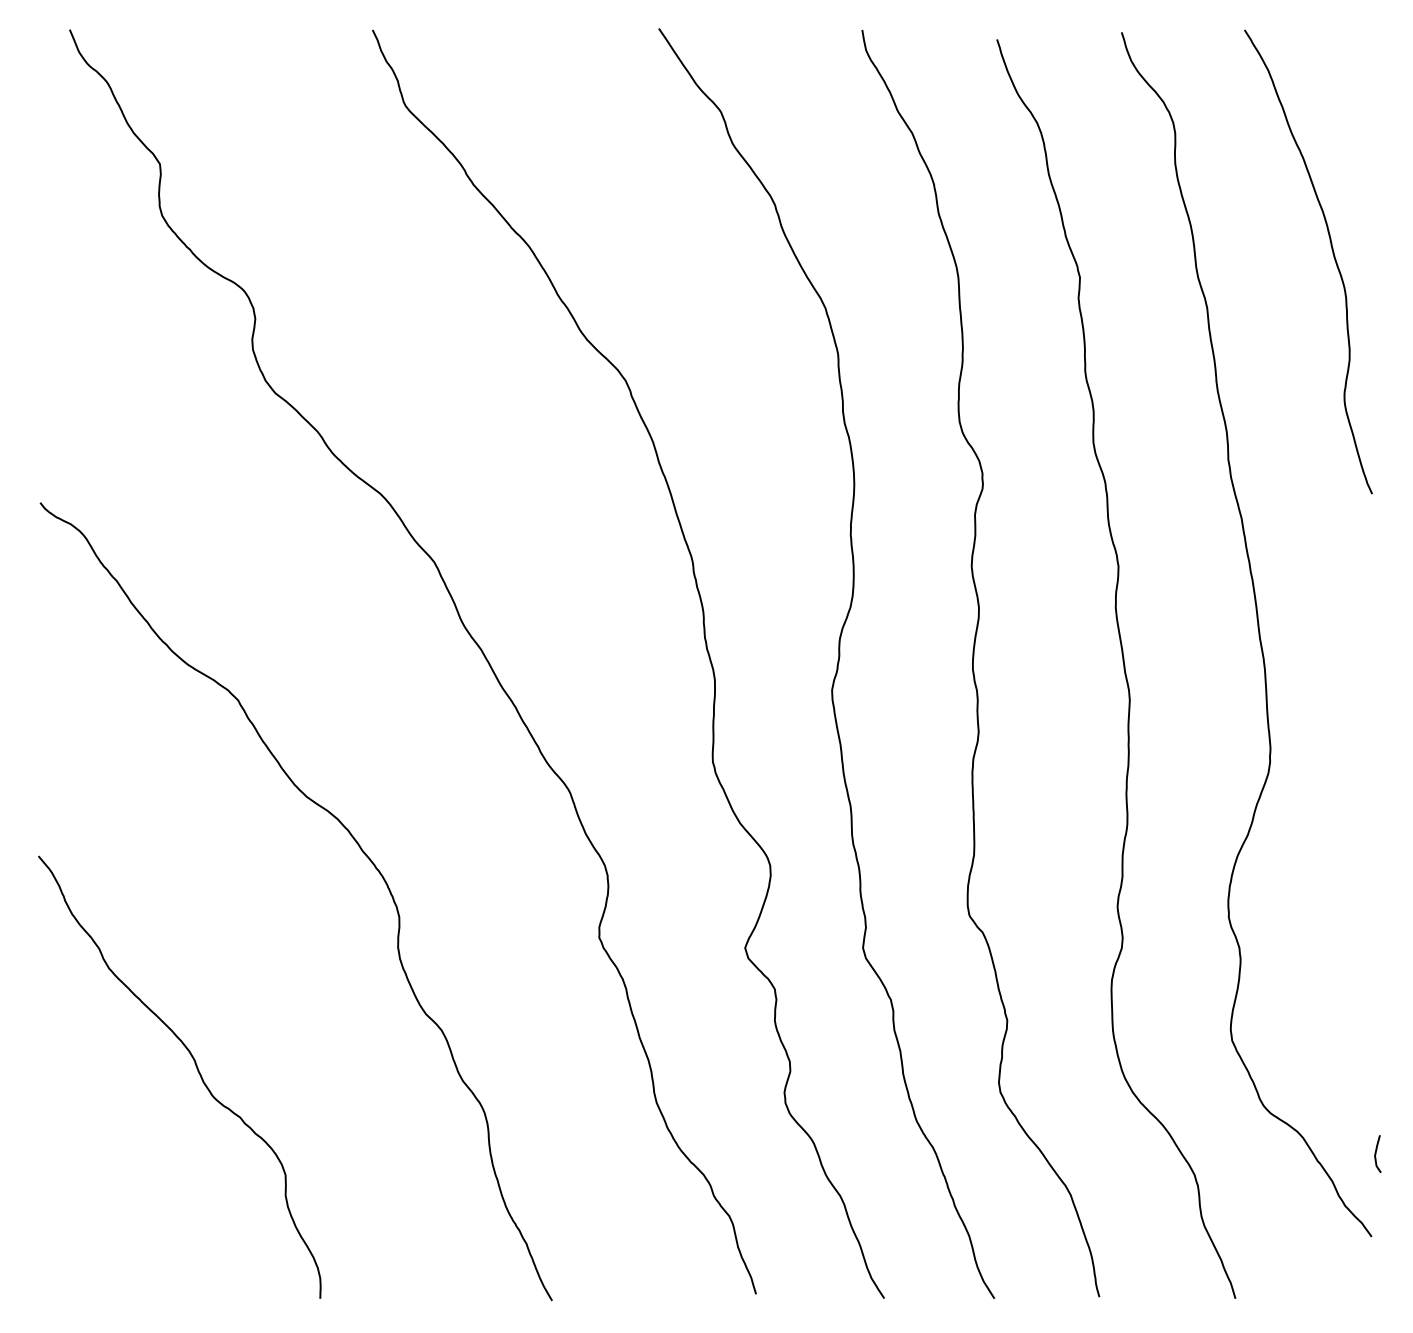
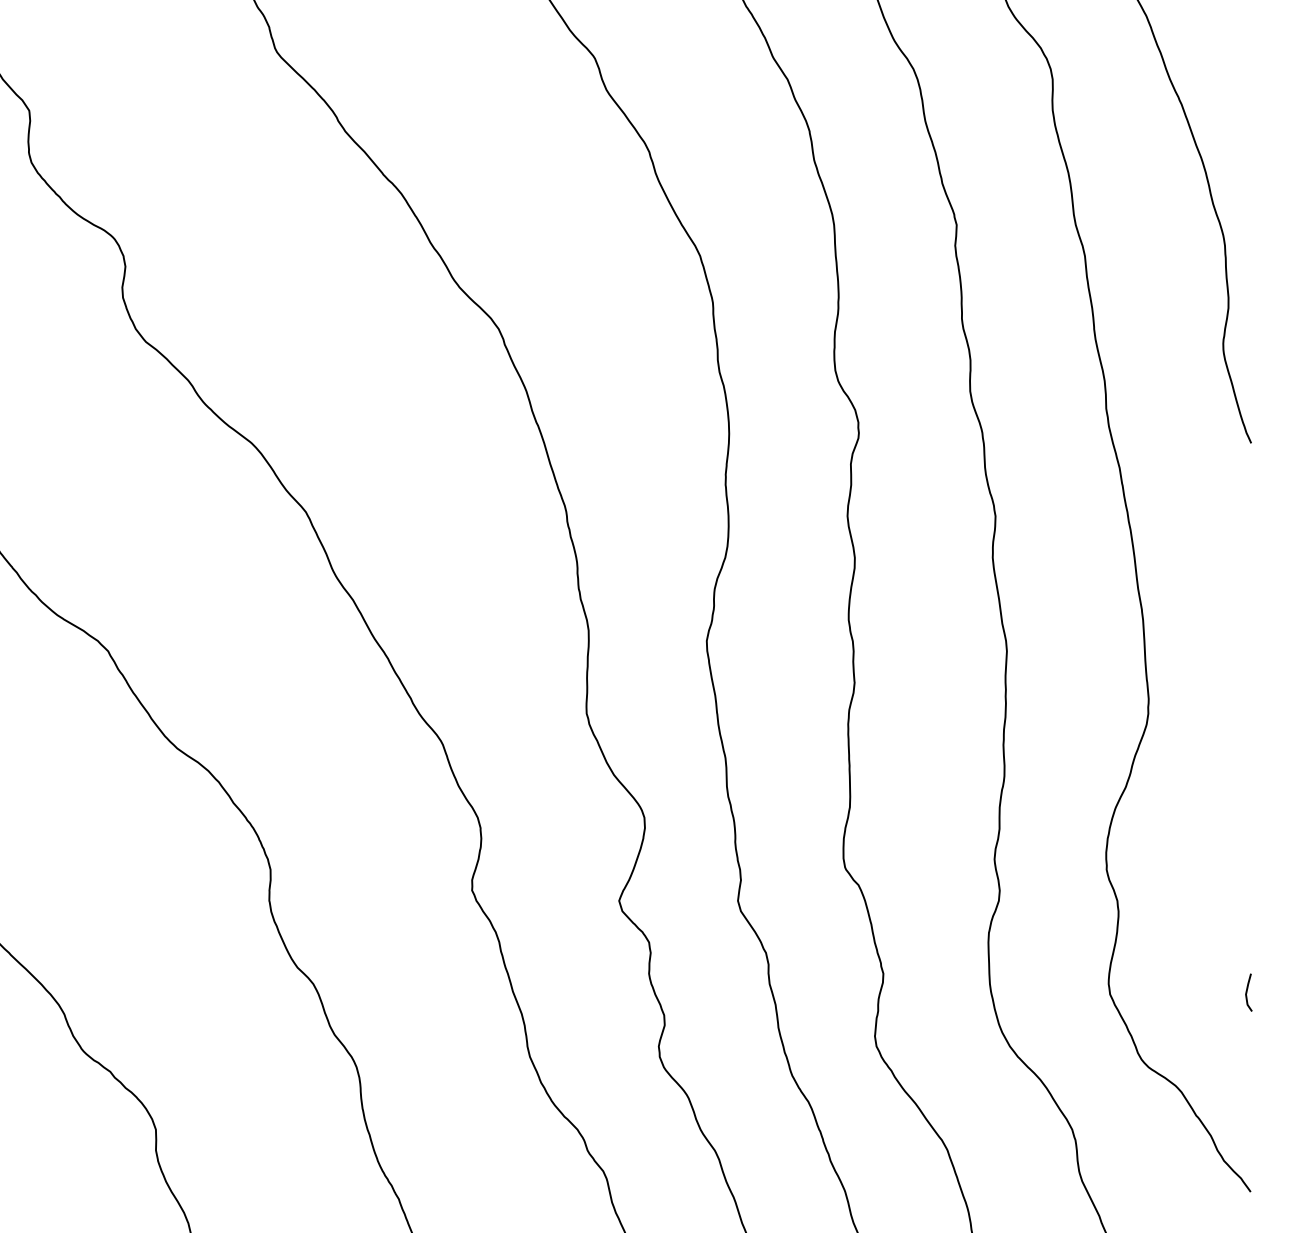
curve: (1376, 1153) -> (1247, 992), moved

